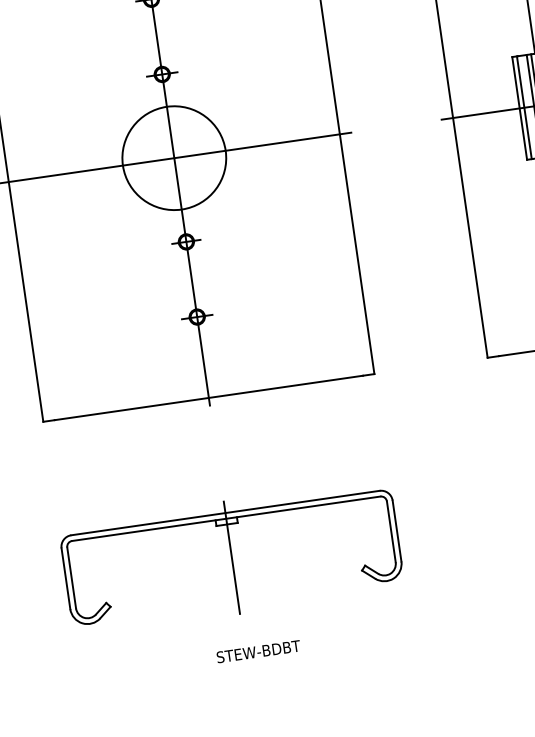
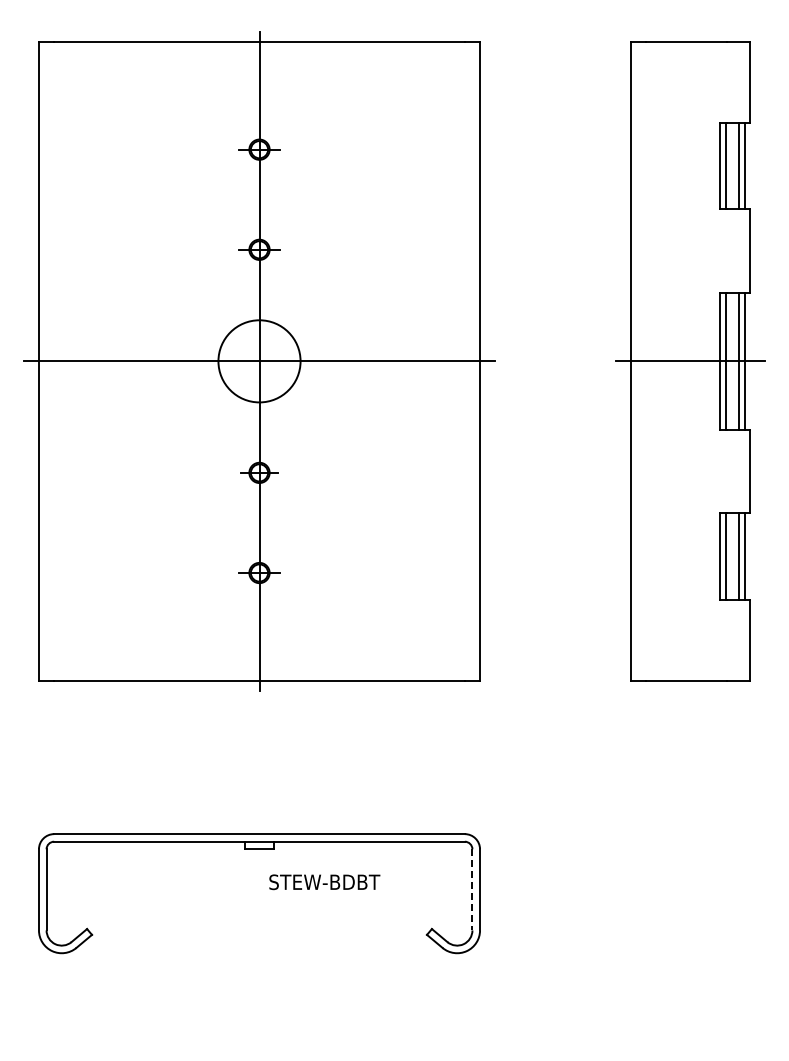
circle: (174, 157) -> (259, 360), size x0.6
line: (391, 531) -> (472, 889), solid -> dashed
line: (231, 557) -> (259, 893), removed
text: (258, 651) -> (324, 882), moved

